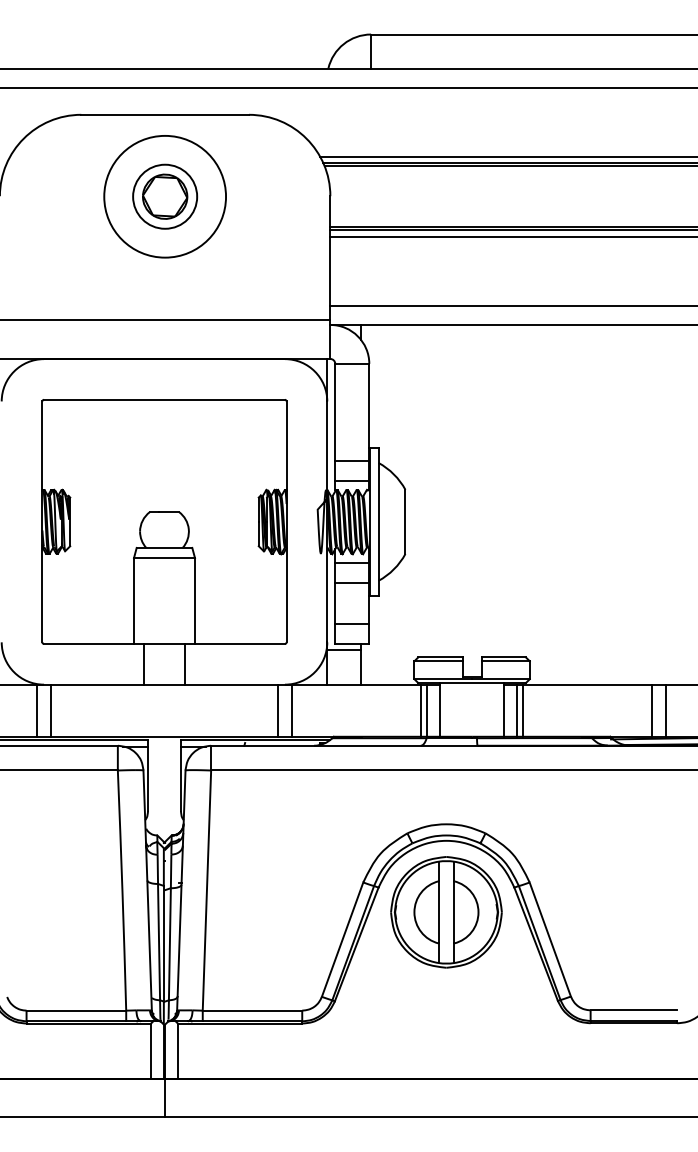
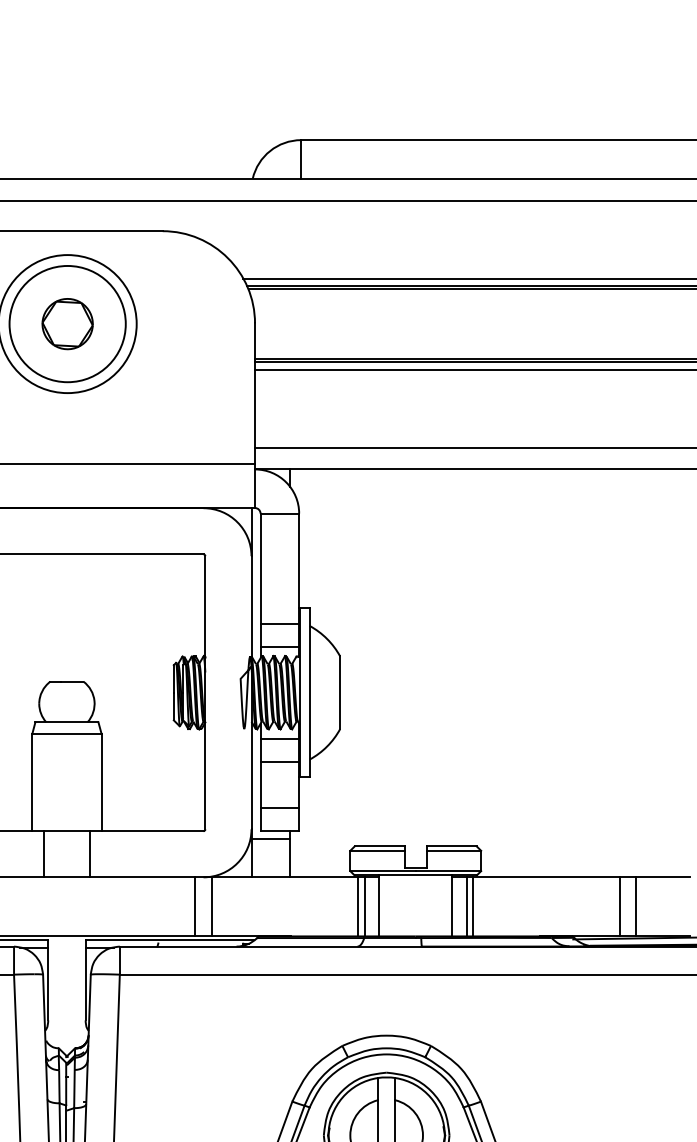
circle: (165, 196) -> (68, 323), size x1.6

